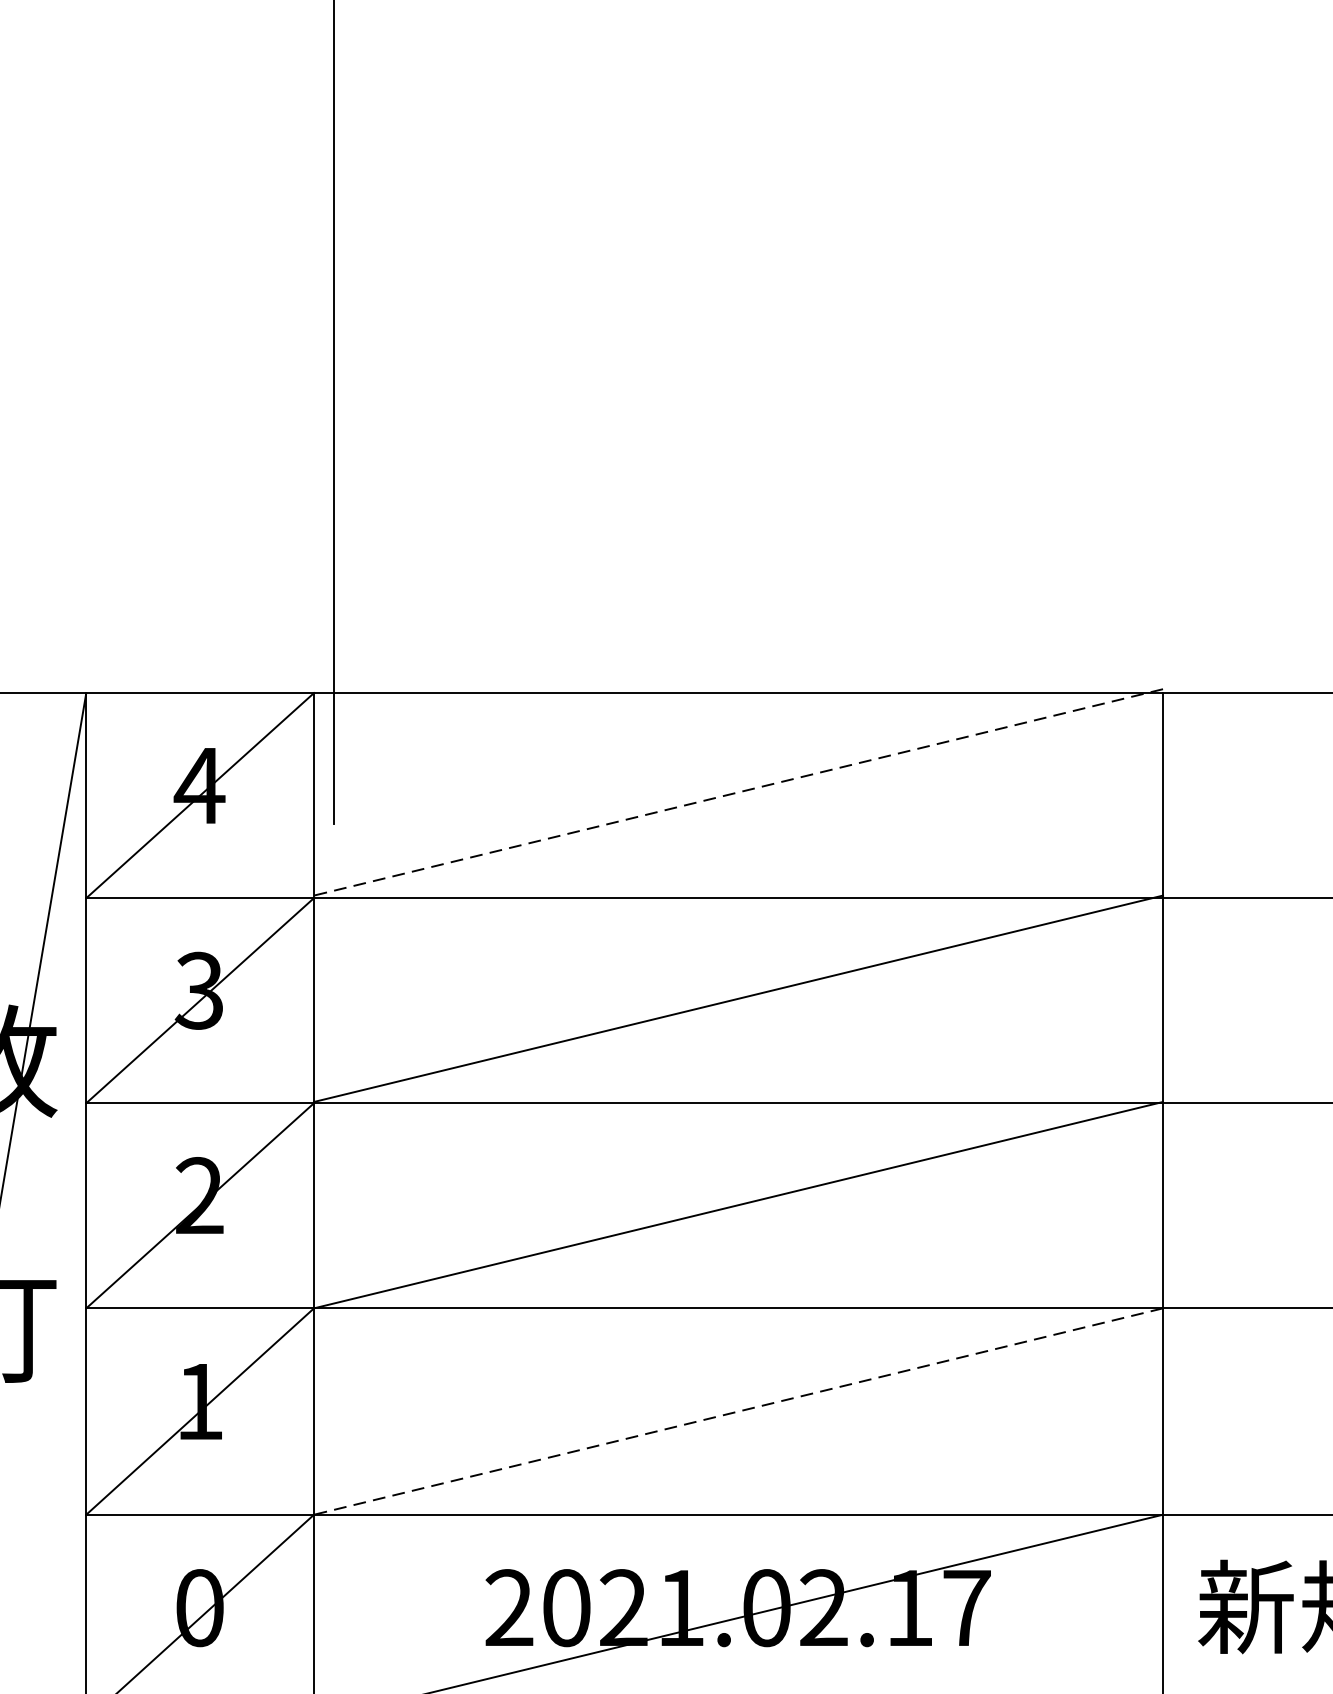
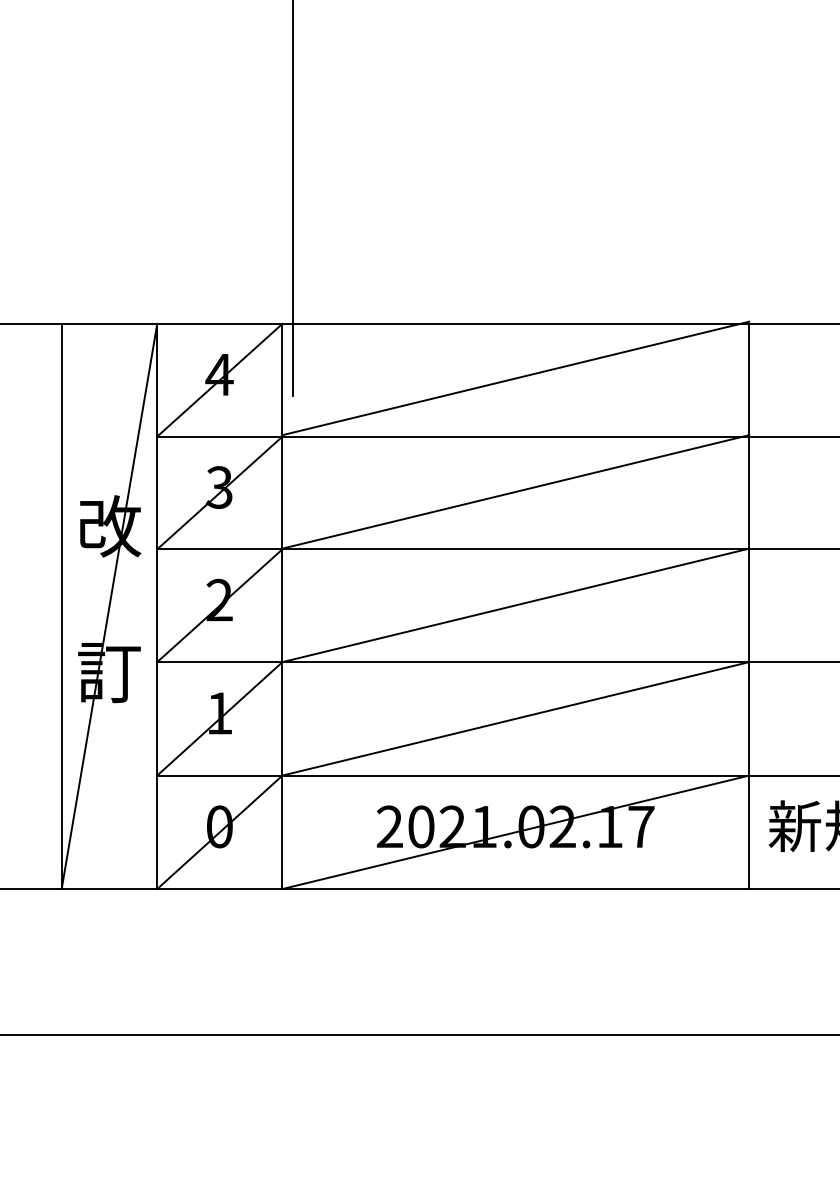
line: (737, 792) -> (515, 378), dashed -> solid
line: (737, 1410) -> (515, 718), dashed -> solid

